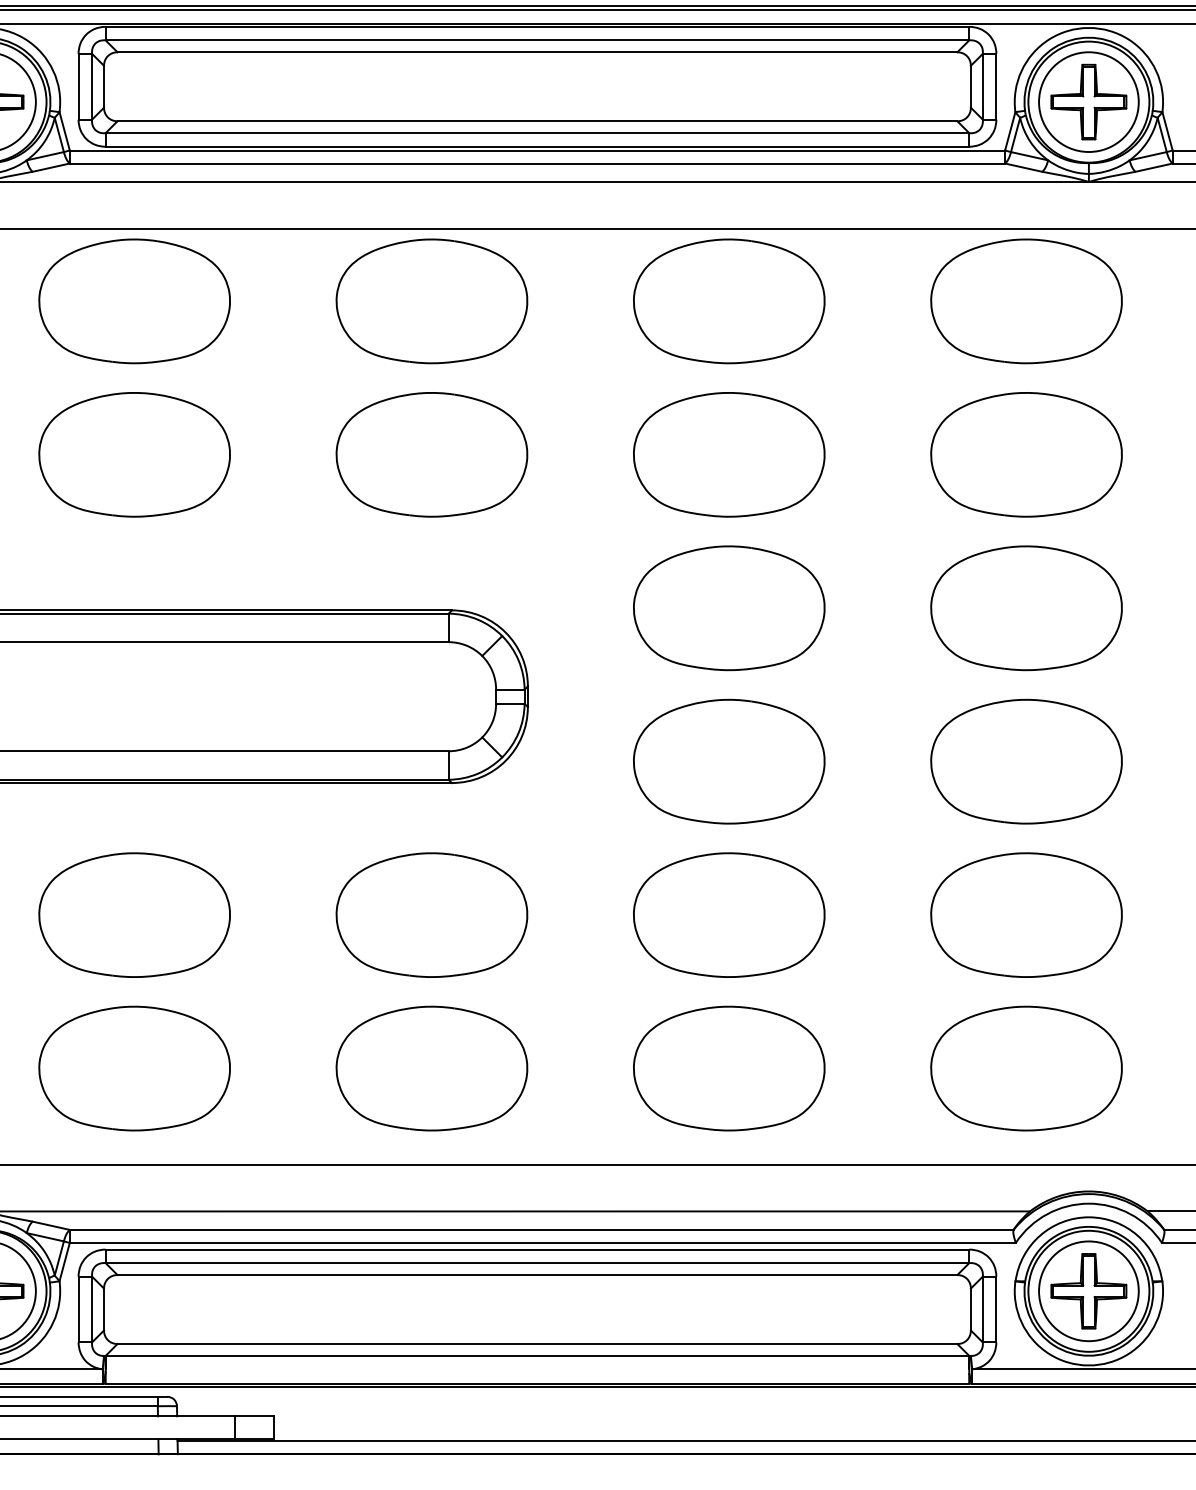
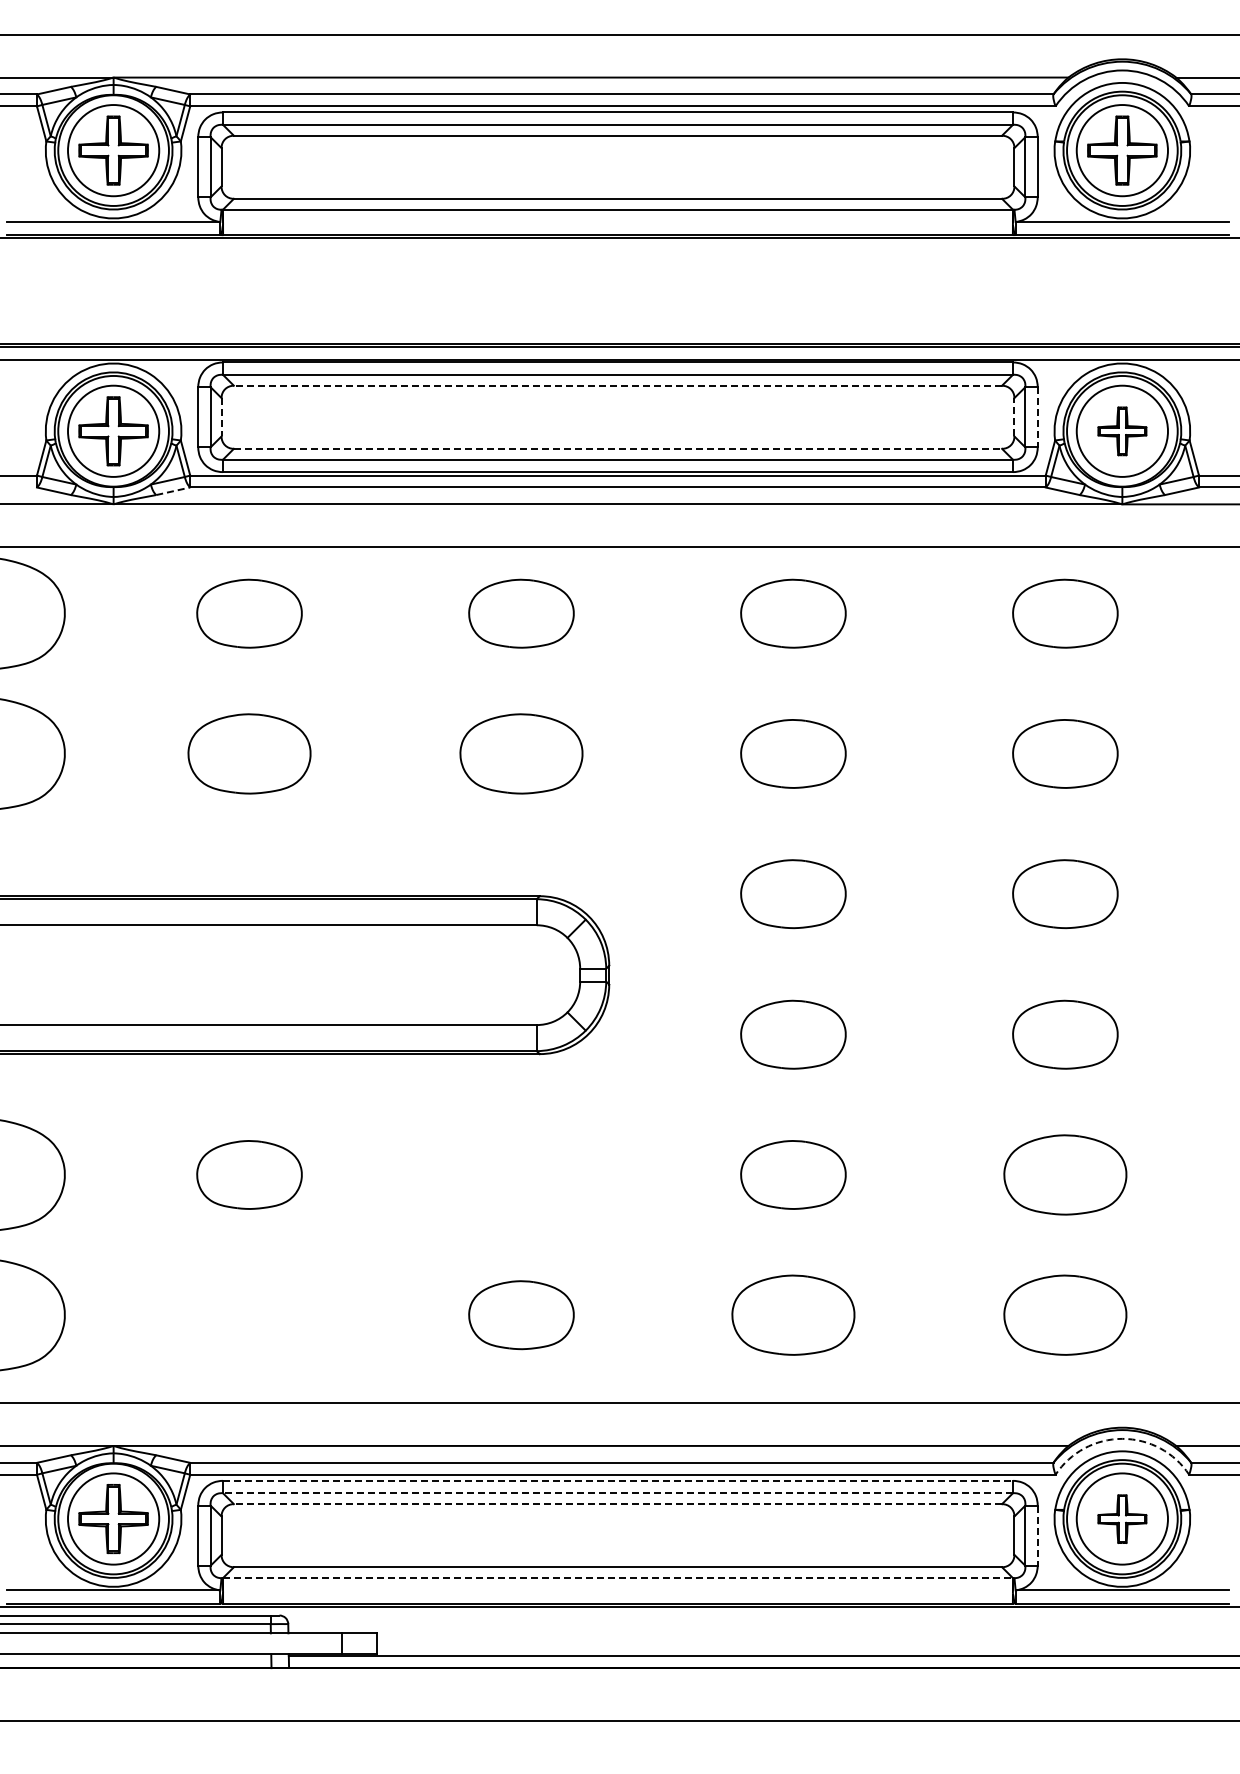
line: (536, 52) -> (617, 385), solid -> dashed
line: (970, 85) -> (1014, 416), solid -> dashed
line: (103, 87) -> (221, 417), solid -> dashed
line: (996, 87) -> (1037, 417), solid -> dashed
part: (1089, 102) -> (1122, 431), size x0.7
line: (538, 120) -> (618, 448), solid -> dashed
line: (51, 167) -> (173, 491), solid -> dashed
part: (134, 301) -> (249, 613), size x0.6
part: (431, 301) -> (521, 613), size x0.6
part: (729, 301) -> (793, 613), size x0.6
part: (1026, 301) -> (1065, 613), size x0.6
part: (134, 454) -> (249, 753), size x0.7
part: (431, 454) -> (521, 753), size x0.7
part: (729, 454) -> (793, 753), size x0.6
part: (1026, 454) -> (1065, 753), size x0.6
part: (729, 607) -> (793, 893), size x0.6
part: (1026, 607) -> (1065, 893), size x0.6
part: (729, 761) -> (793, 1034), size x0.6
part: (1026, 761) -> (1065, 1034), size x0.6
part: (134, 914) -> (249, 1174), size x0.6
part: (431, 914) -> (521, 1174), removed
part: (729, 914) -> (793, 1174), size x0.6
part: (1026, 914) -> (1065, 1174), size x0.7
part: (134, 1067) -> (249, 1314), removed
part: (431, 1067) -> (521, 1314), size x0.6
part: (729, 1067) -> (793, 1314), size x0.7
part: (1026, 1067) -> (1065, 1314), size x0.7
arc: (1089, 1203) -> (1122, 1438), solid -> dashed
line: (538, 1249) -> (618, 1480), solid -> dashed
line: (536, 1263) -> (617, 1493), solid -> dashed
line: (536, 1275) -> (617, 1504), solid -> dashed
part: (1089, 1291) -> (1122, 1519), size x0.7
line: (996, 1310) -> (1037, 1536), solid -> dashed
line: (536, 1356) -> (617, 1578), solid -> dashed

